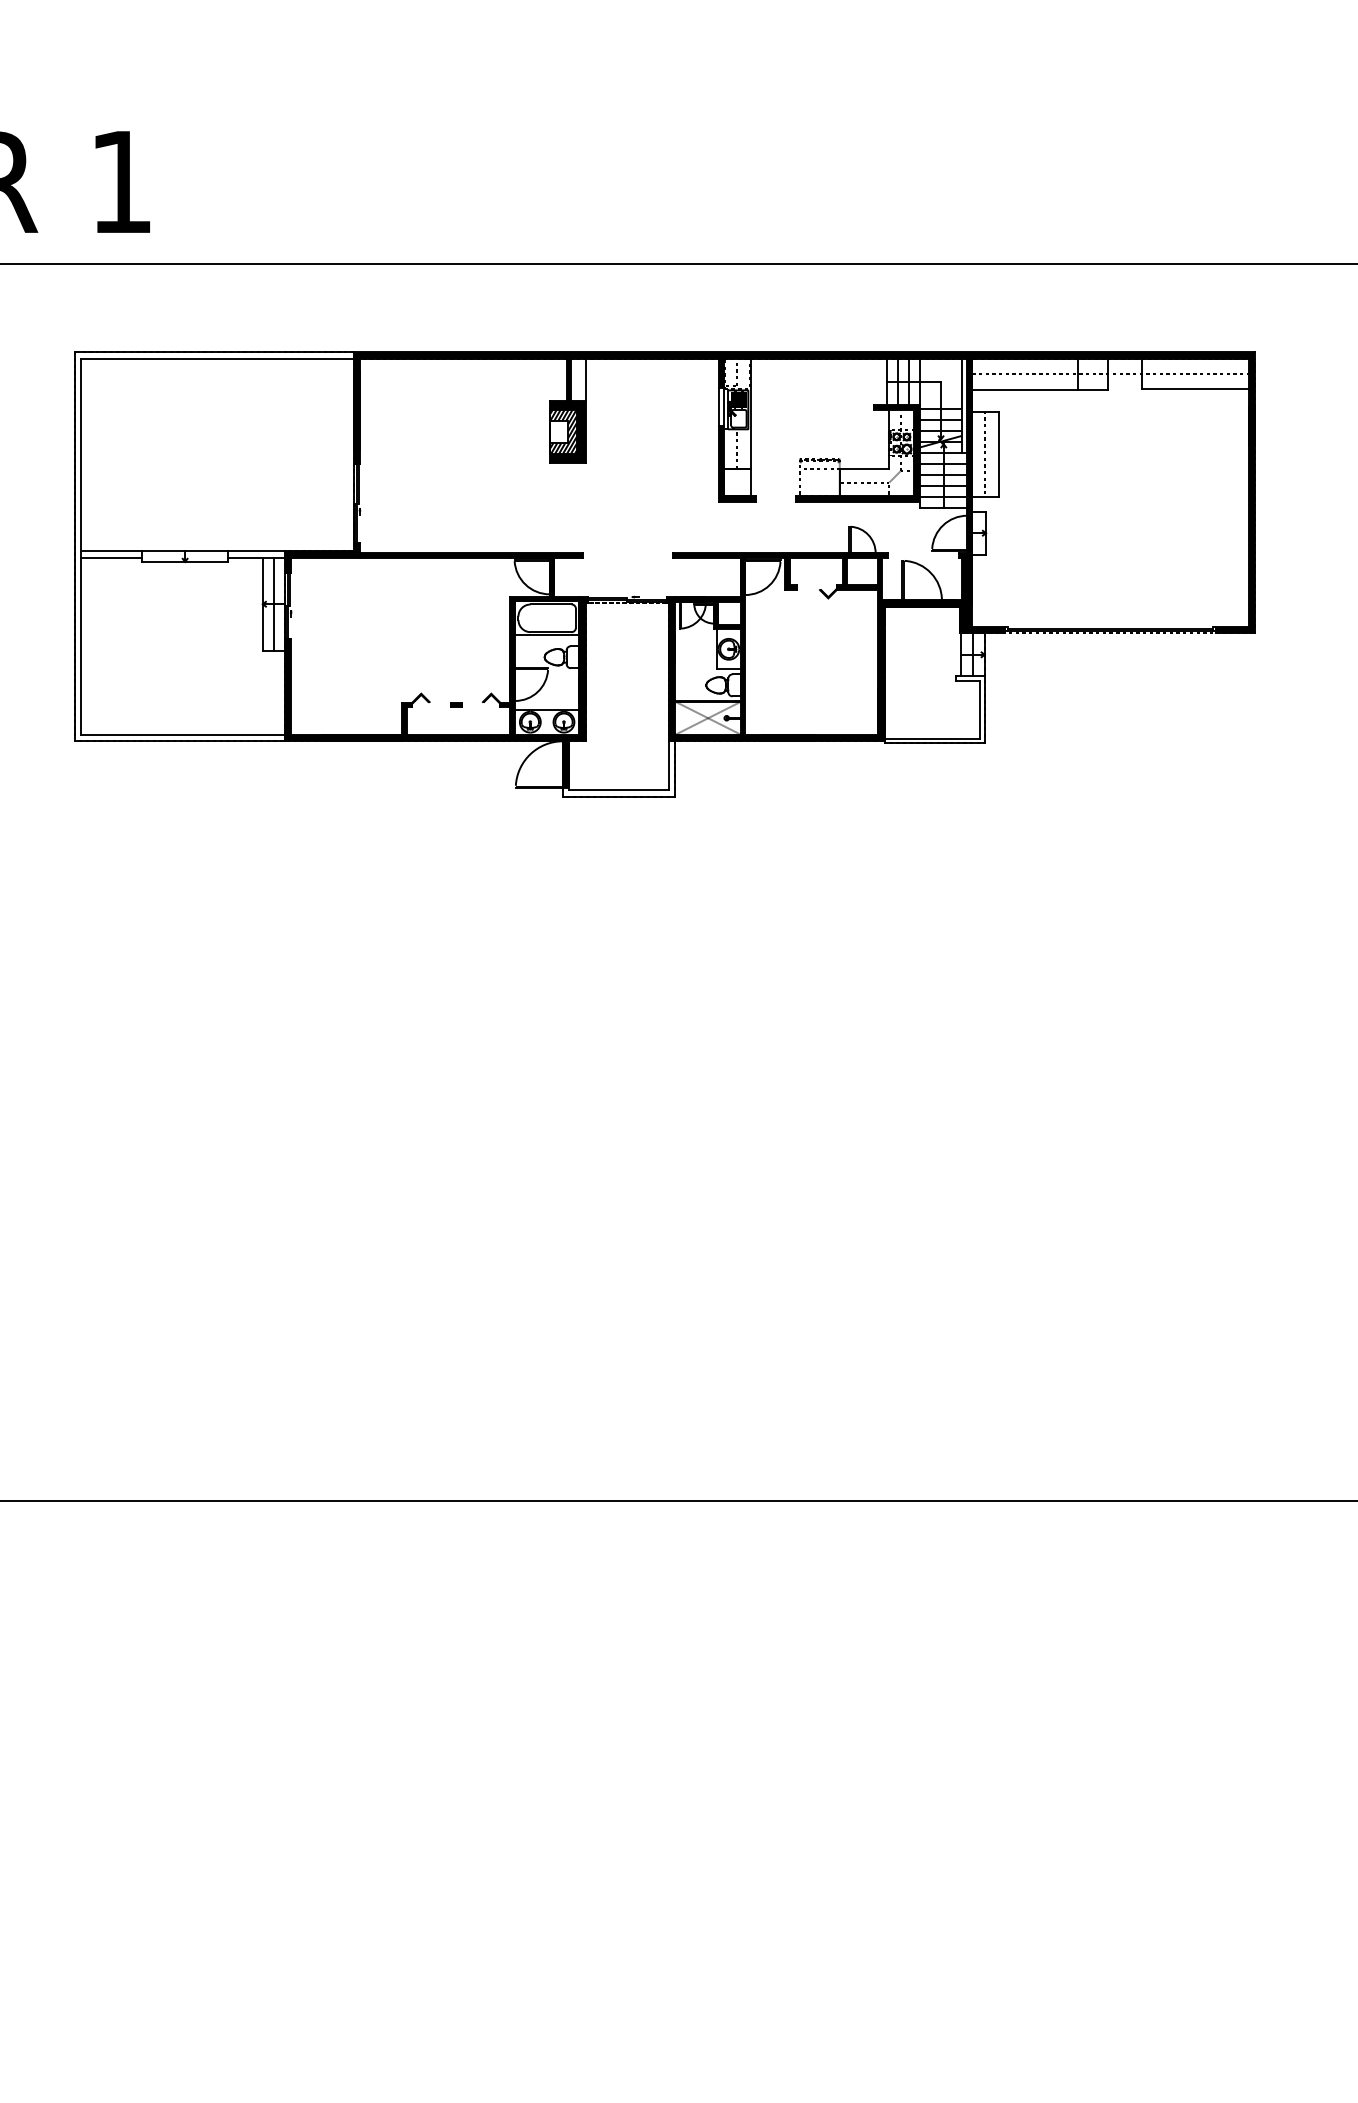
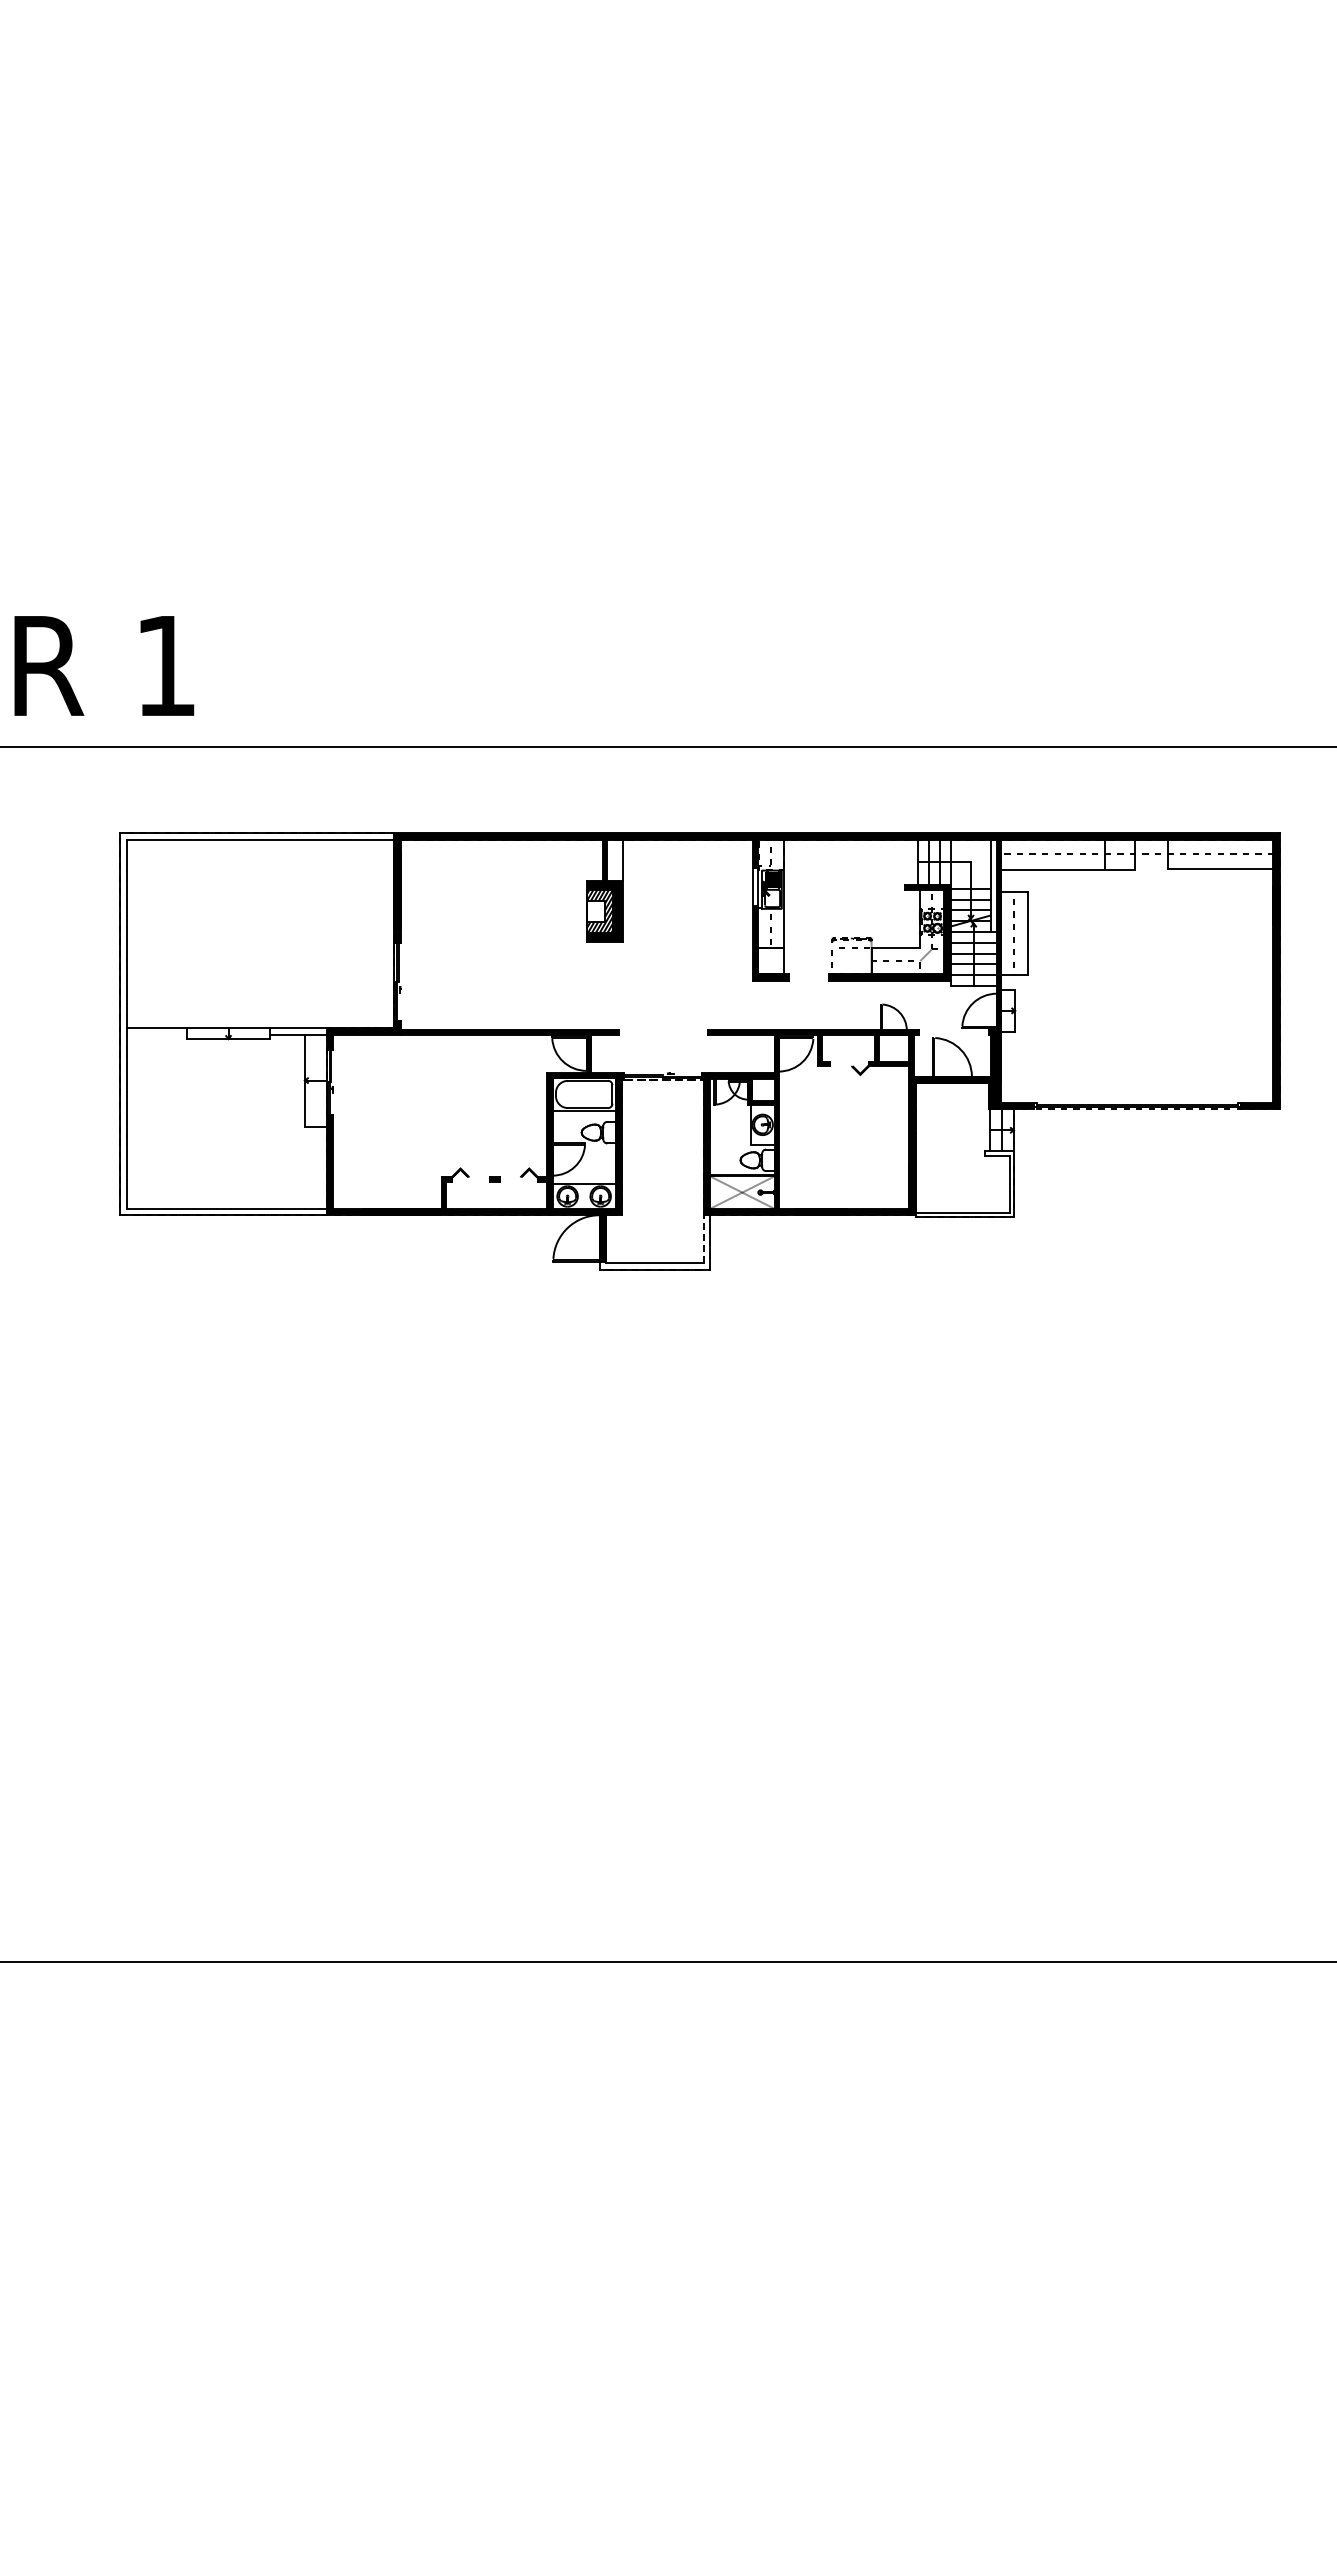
line: (111, 557) -> (156, 1034), removed
line: (273, 604) -> (315, 1080), removed
line: (668, 764) -> (703, 1238), solid -> dashed

